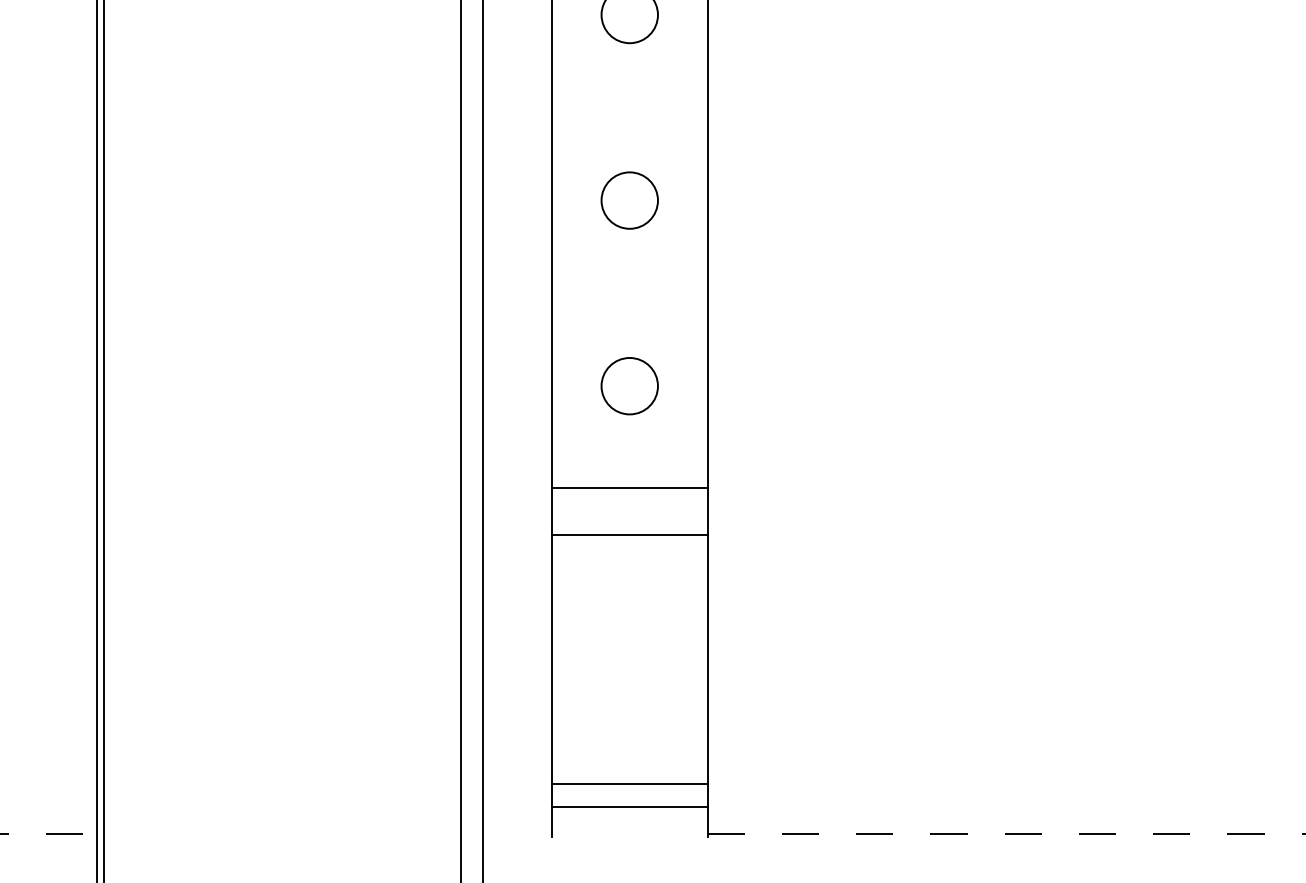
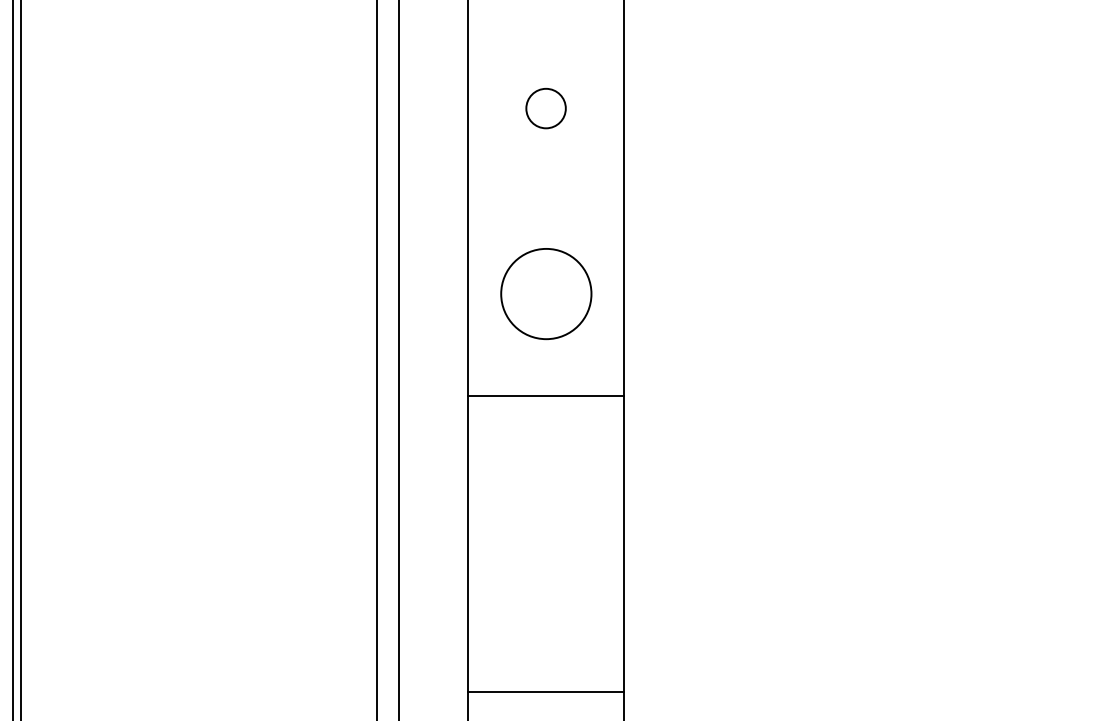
circle: (629, 200) -> (545, 108), size x0.7
circle: (629, 386) -> (545, 294), size x1.6
line: (629, 534) -> (545, 442), removed
line: (629, 807) -> (545, 715), removed

